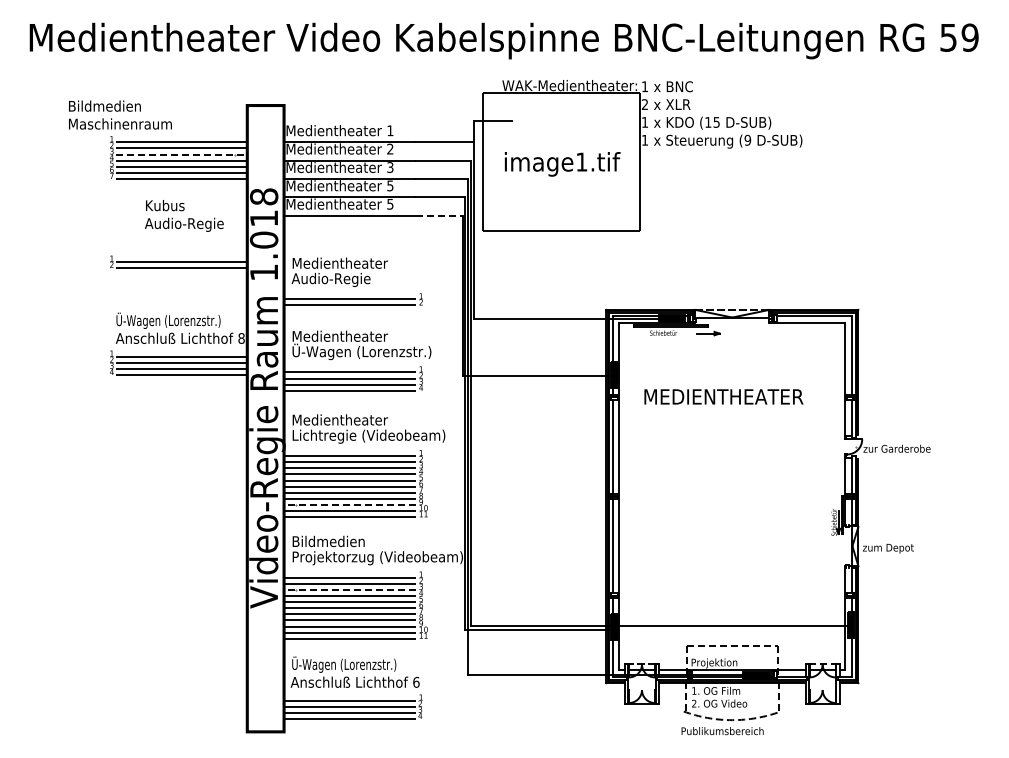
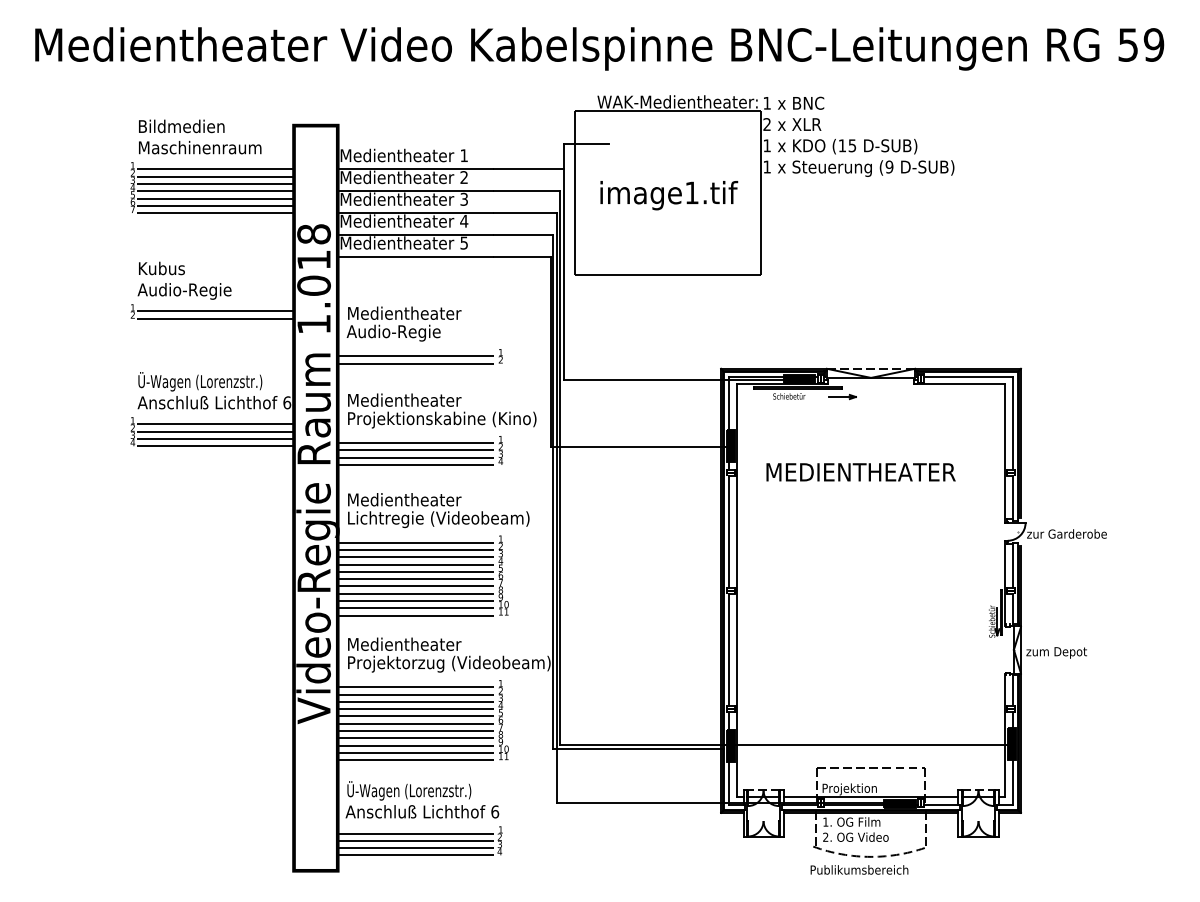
text: (120, 114) -> (200, 136), moved
line: (183, 154) -> (218, 183), dashed -> solid
text: (389, 185) -> (463, 220), 5 -> 4
text: (184, 215) -> (184, 280), moved
line: (439, 215) -> (522, 256), dashed -> solid
text: (241, 338) -> (287, 402), 8 -> 6
text: (371, 351) -> (441, 418), Ü-Wagen (Lorenzstr.) -> Projektionskabine (Kino)
line: (348, 505) -> (414, 601), dashed -> solid
text: (341, 541) -> (406, 644), Bildmedien -> Medientheater
line: (348, 589) -> (414, 701), dashed -> solid

